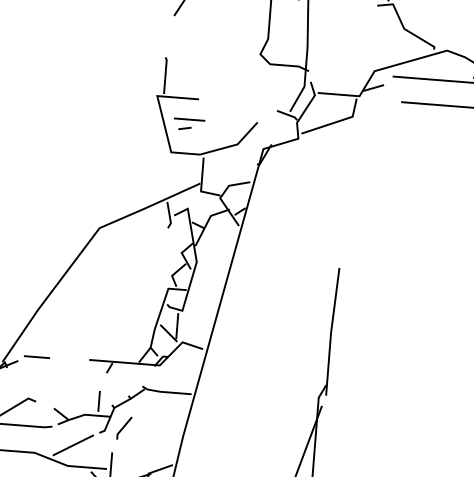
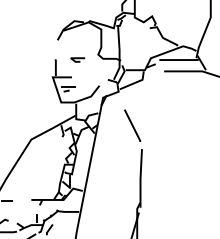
line: (214, 61) -> (77, 59), added
line: (322, 214) -> (132, 125), added

